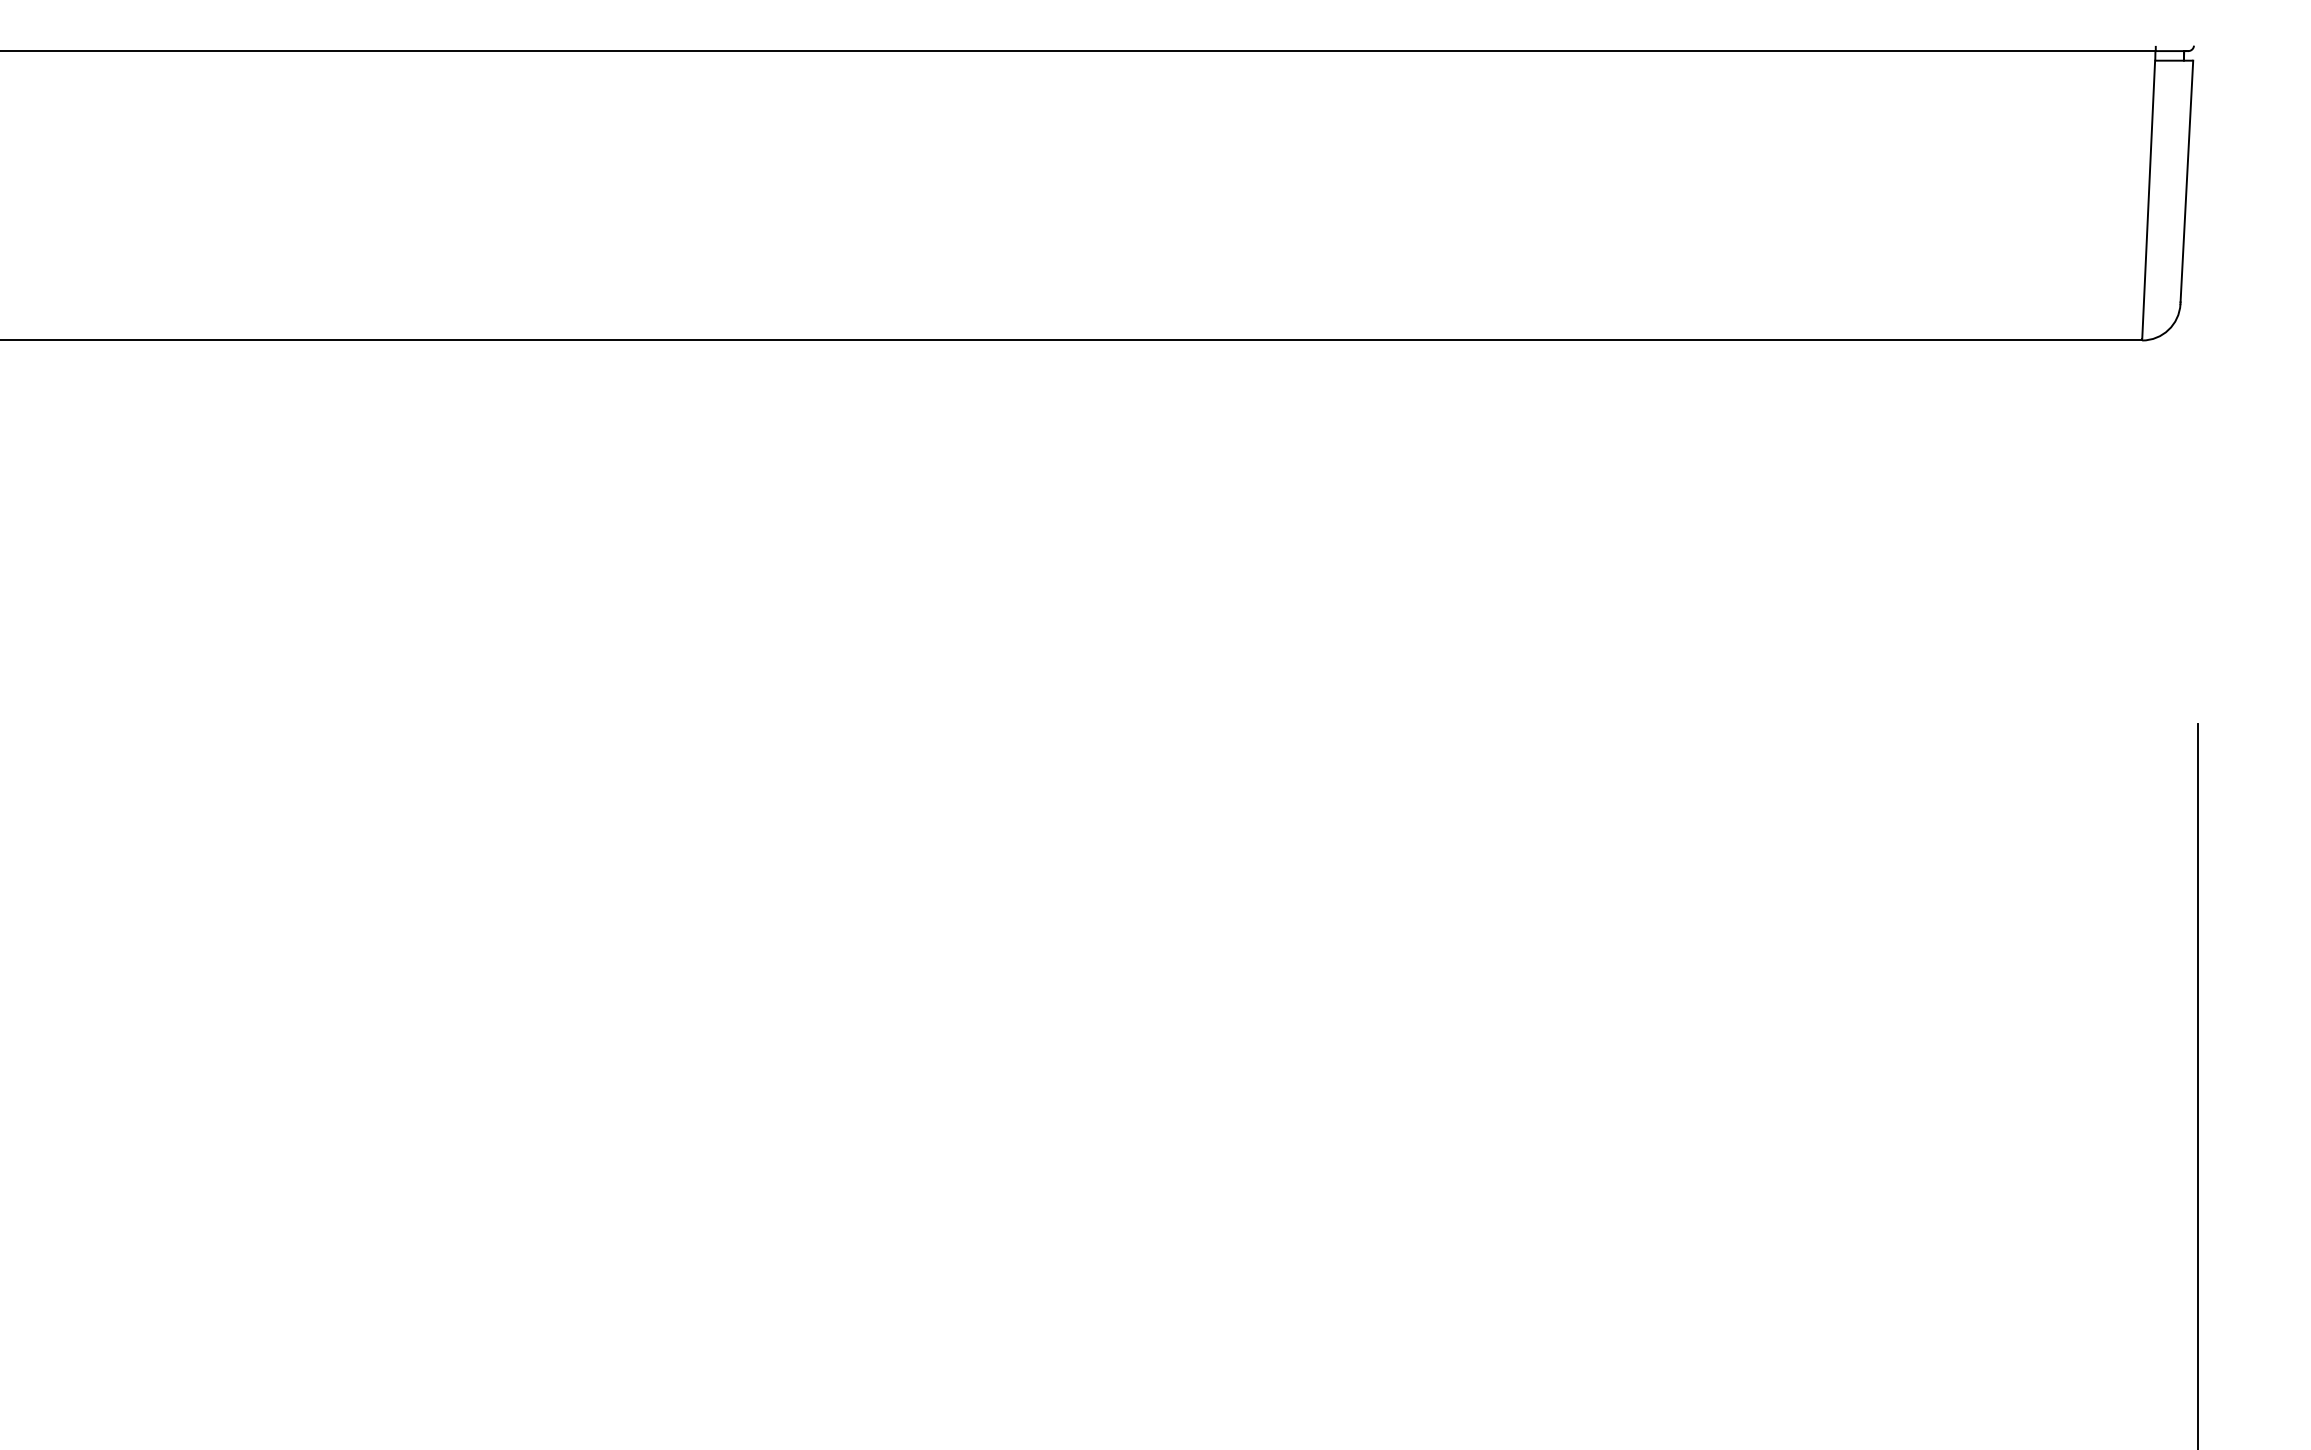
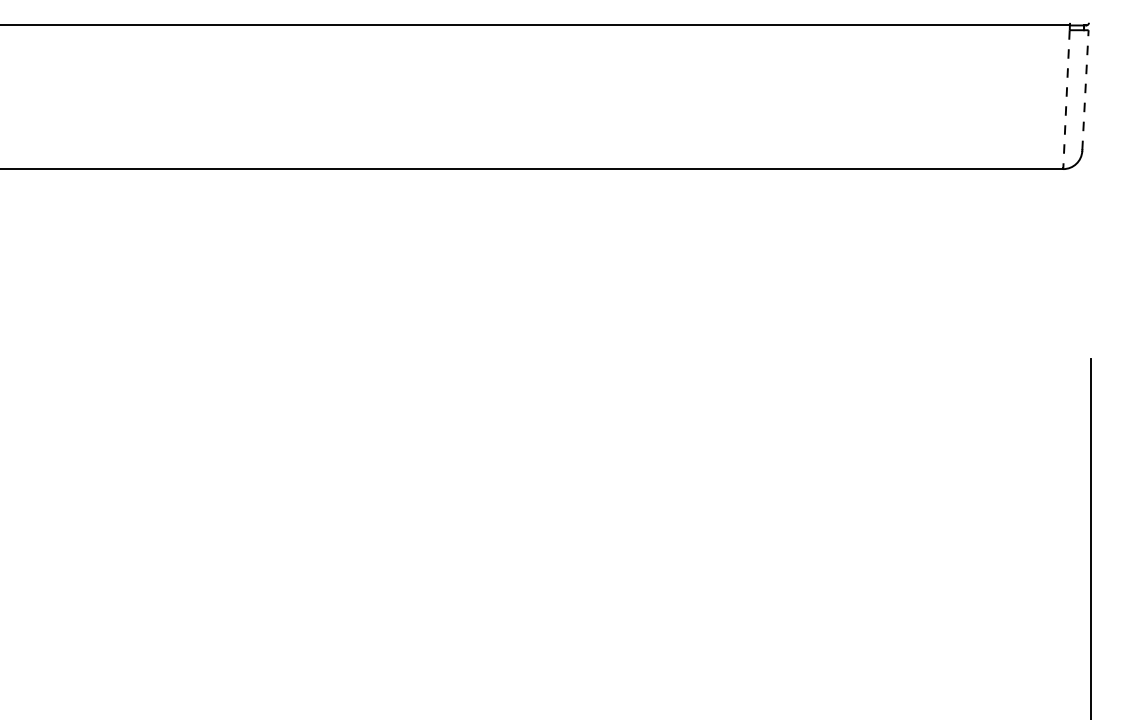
line: (2186, 180) -> (1085, 89), solid -> dashed
line: (2148, 200) -> (1066, 99), solid -> dashed

